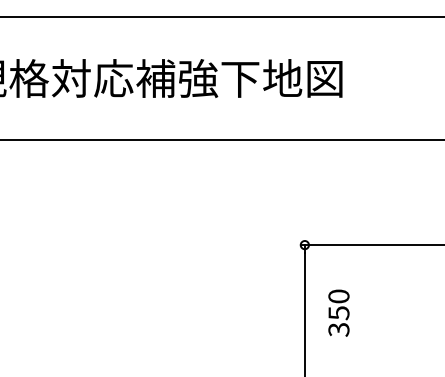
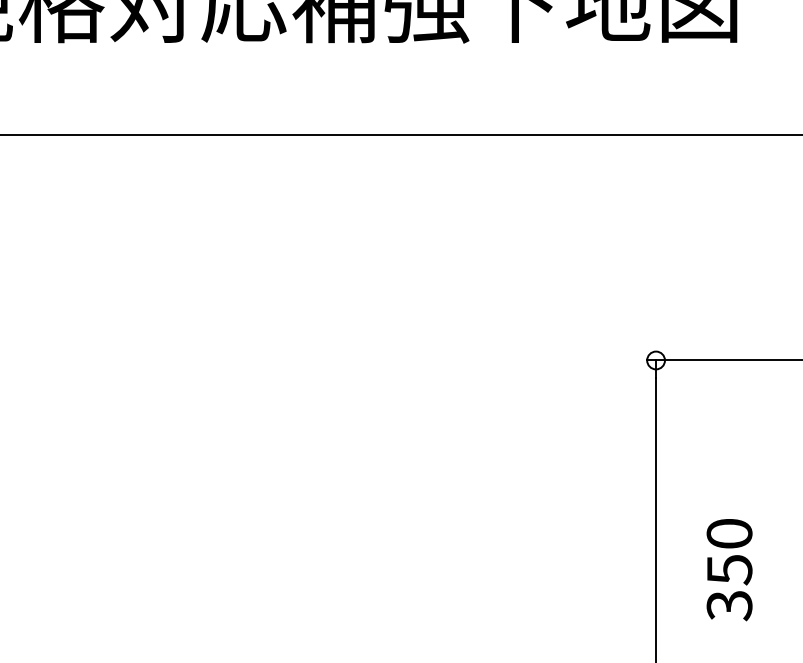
text: (338, 312) -> (728, 568), moved

